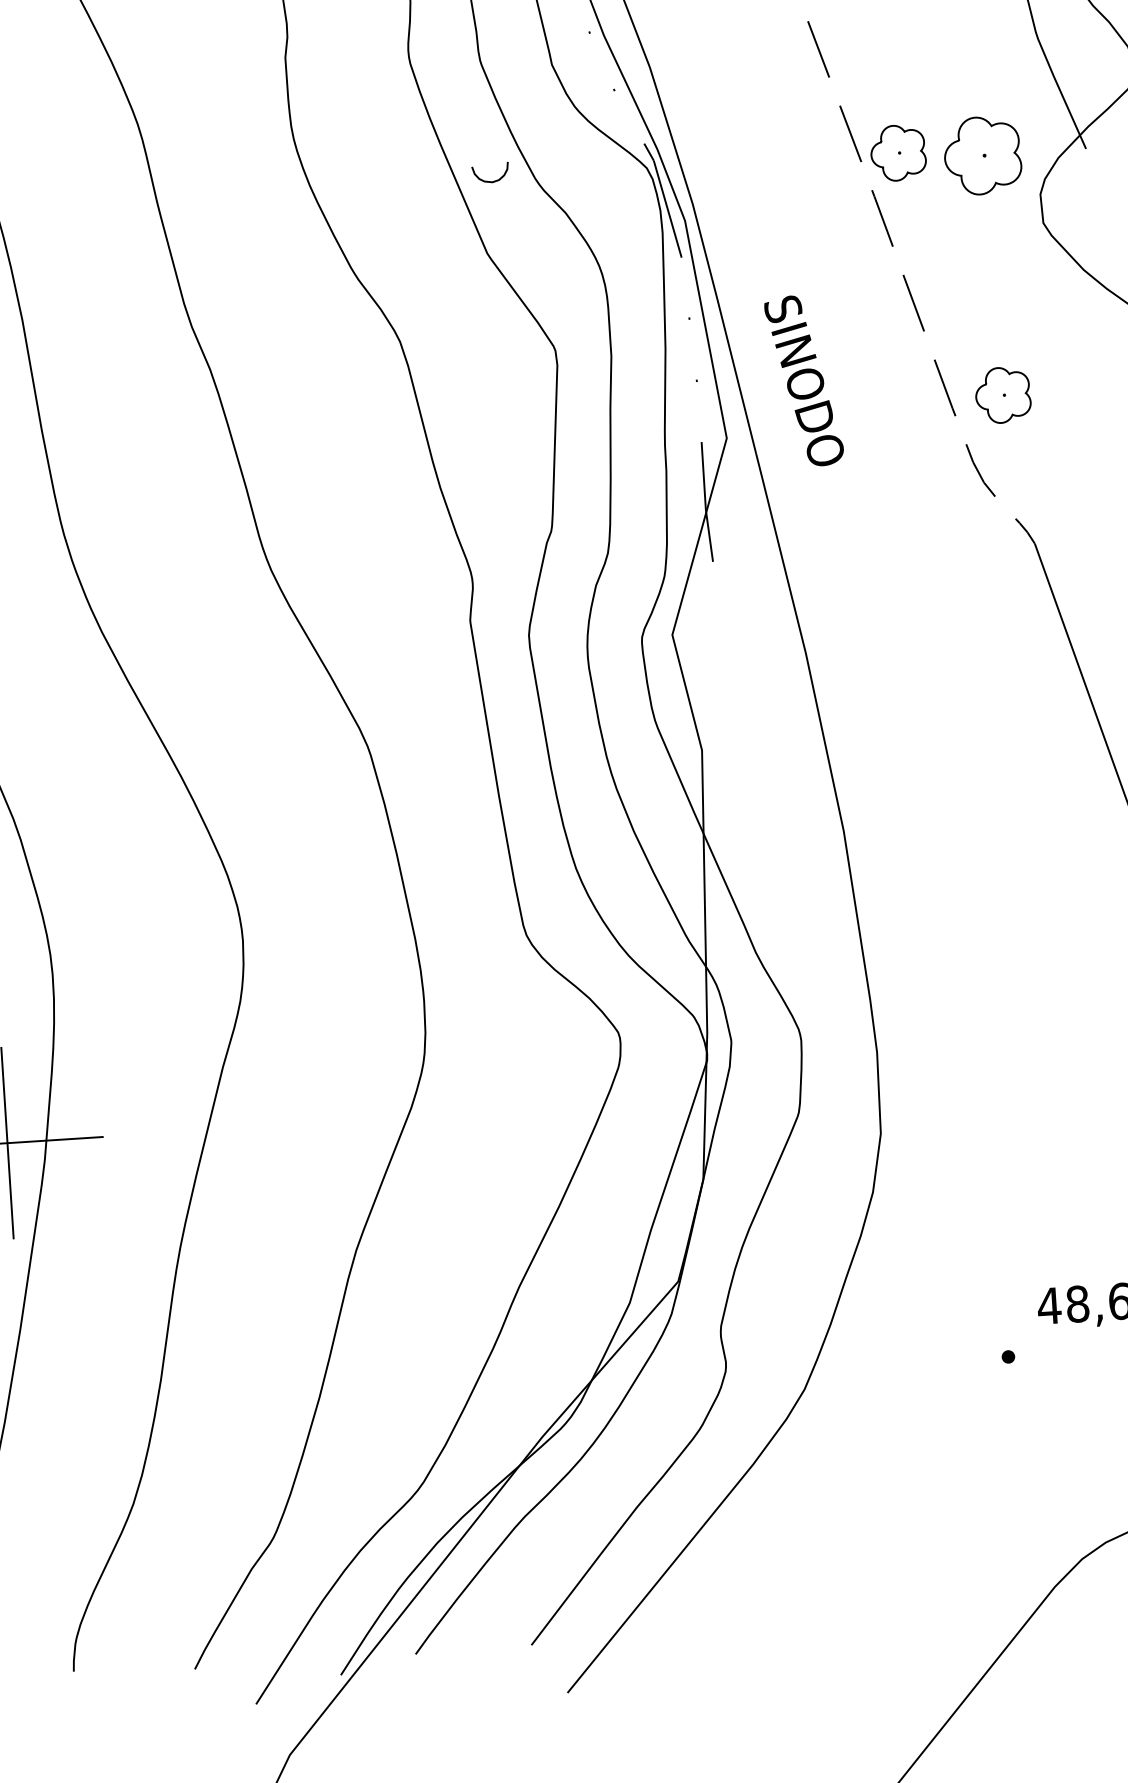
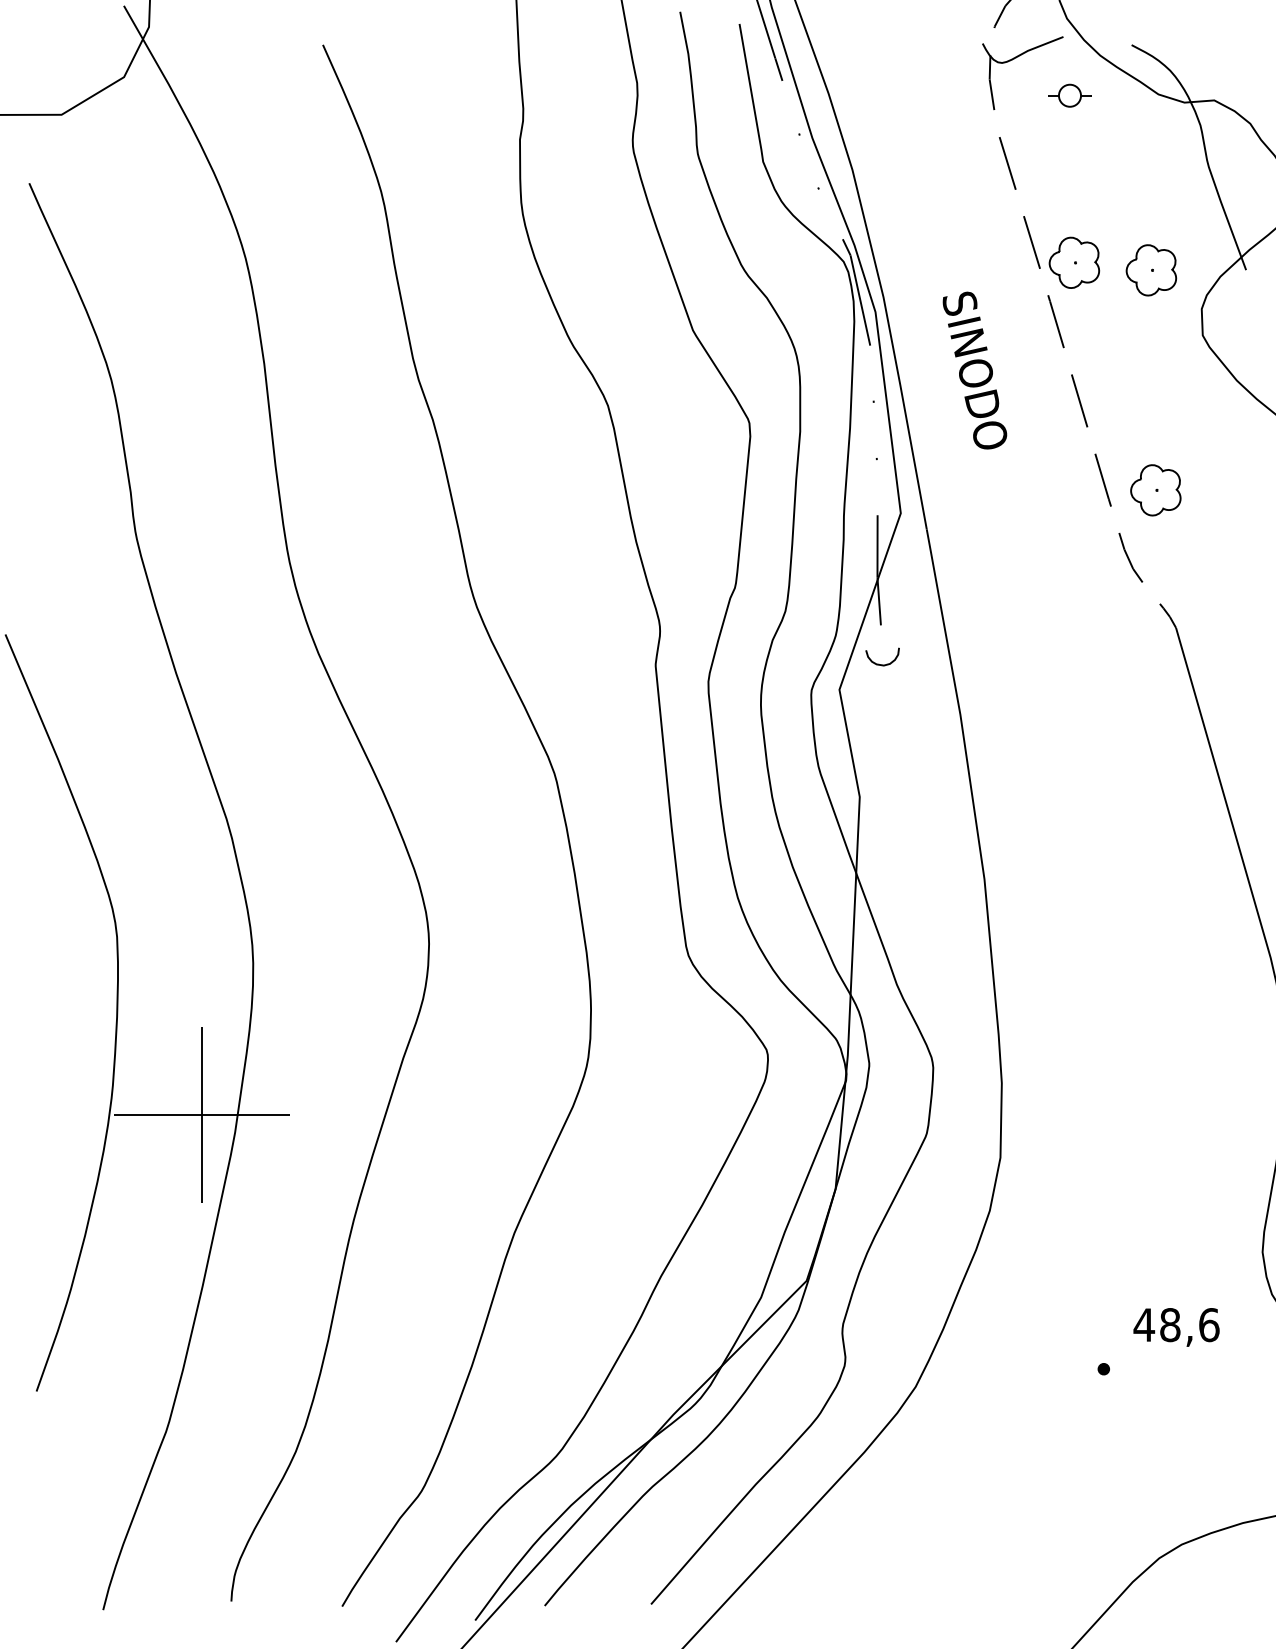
part: (982, 155) -> (1151, 270), size x0.71
curve: (490, 181) -> (882, 664), moved
text: (803, 380) -> (974, 370), moved

